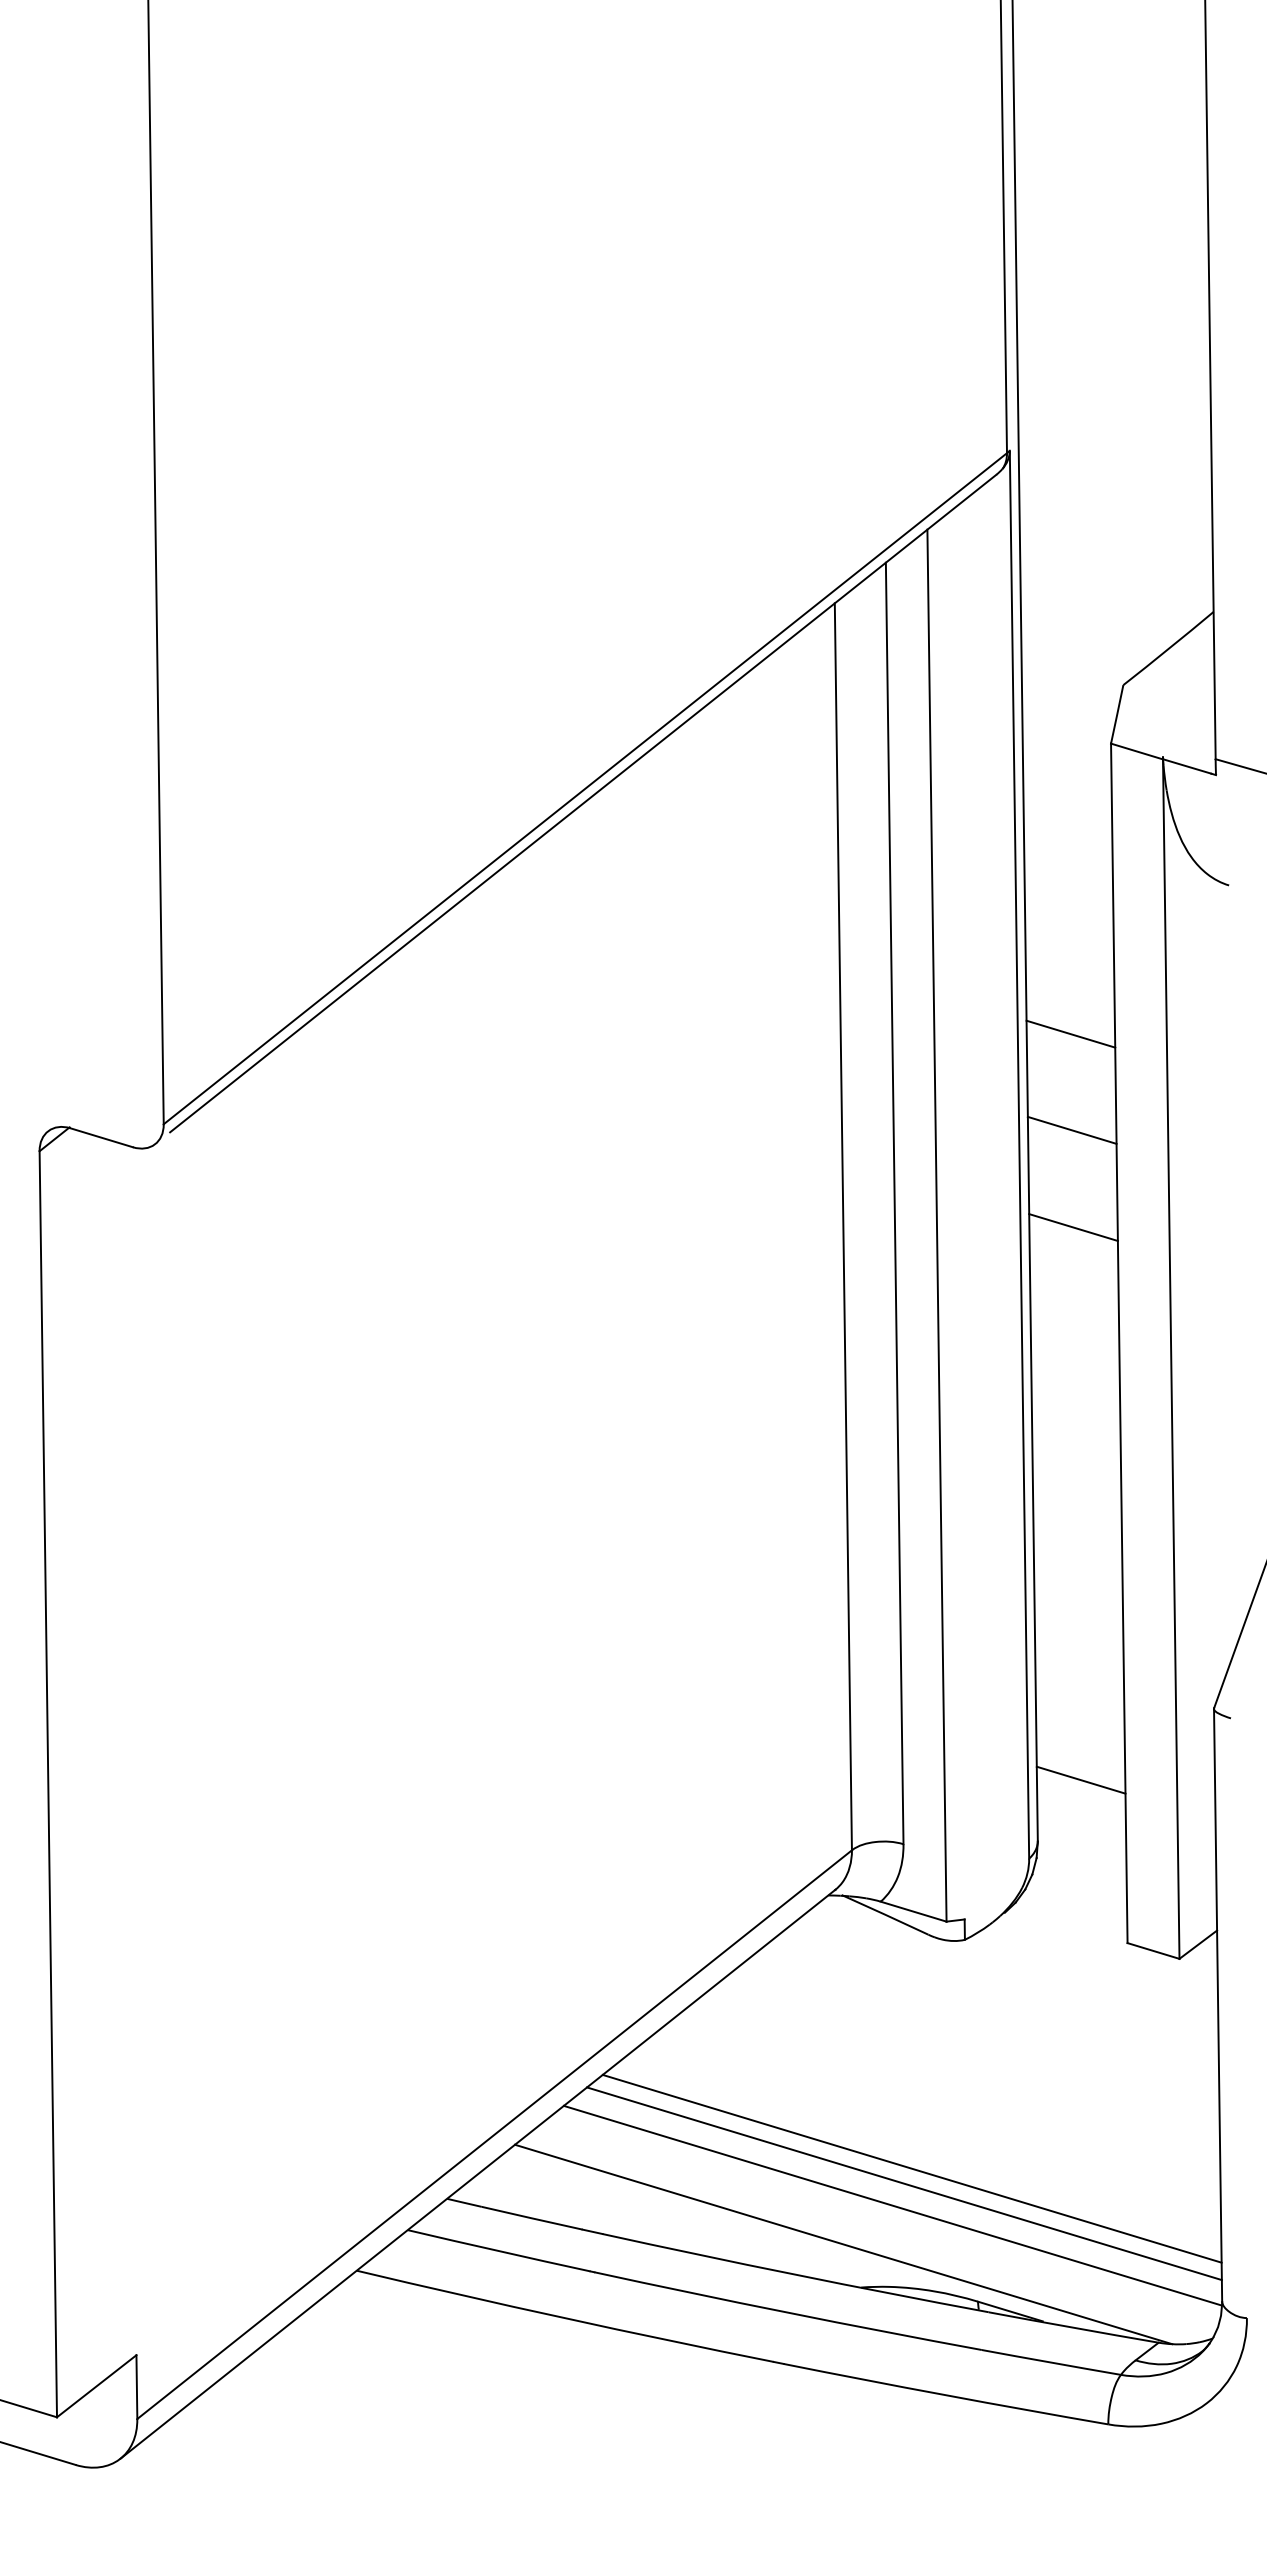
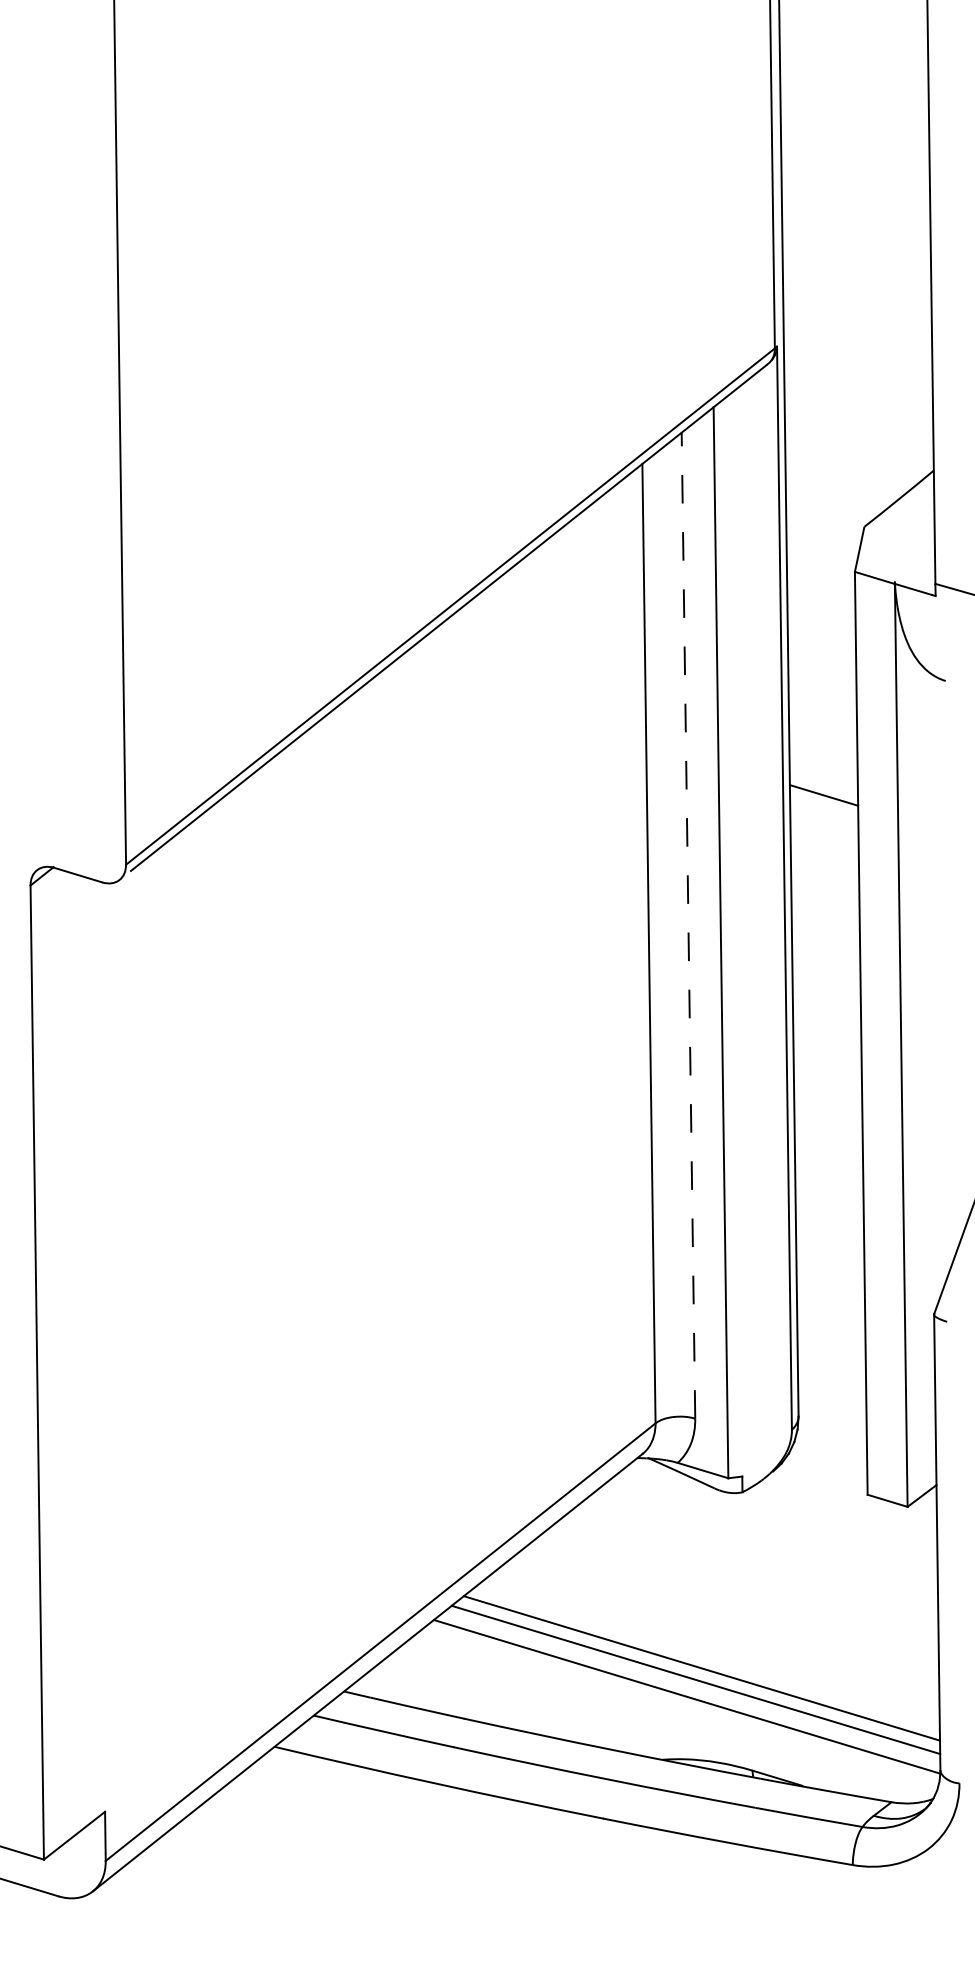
line: (1071, 1129) -> (824, 868), removed
line: (894, 1203) -> (688, 925), solid -> dashed
line: (1073, 1227) -> (826, 944), removed
line: (1080, 1779) -> (831, 1368), removed
line: (843, 2244) -> (649, 1726), removed

